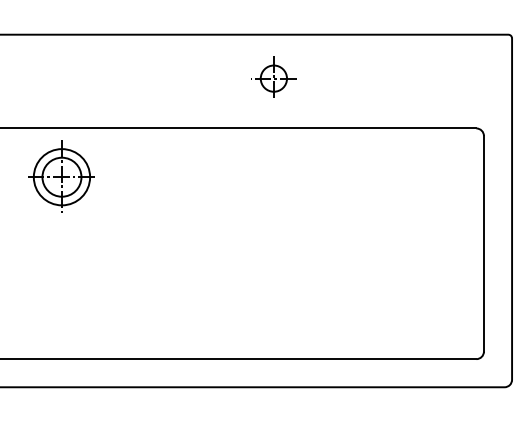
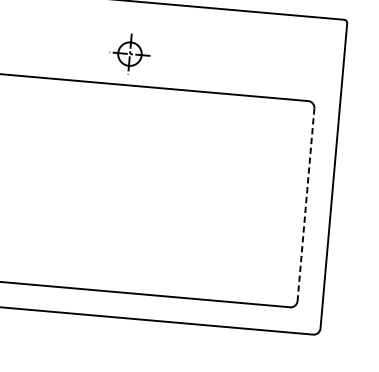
part: (273, 76) -> (129, 52), moved
line: (483, 243) -> (305, 204), solid -> dashed

